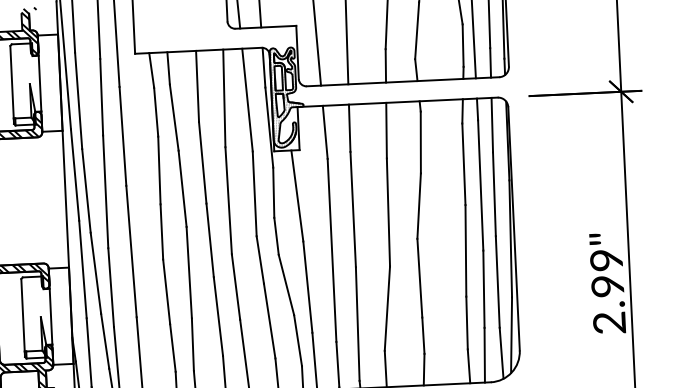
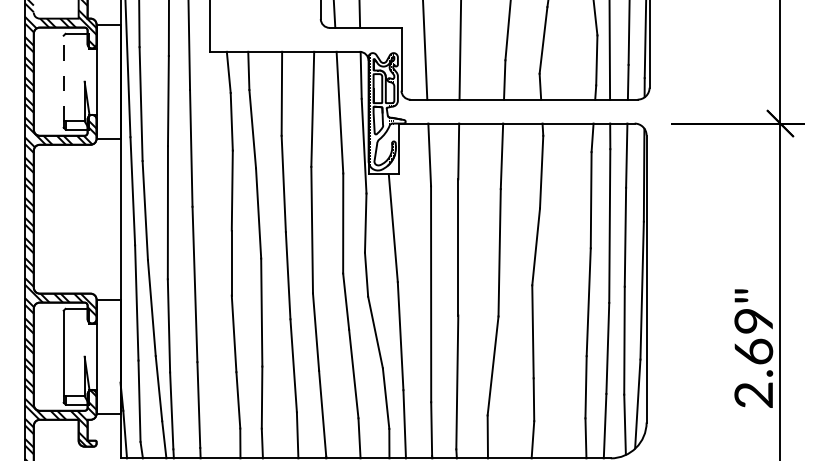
line: (11, 82) -> (63, 78), solid -> dashed
text: (607, 286) -> (753, 351), 2.99" -> 2.69"

